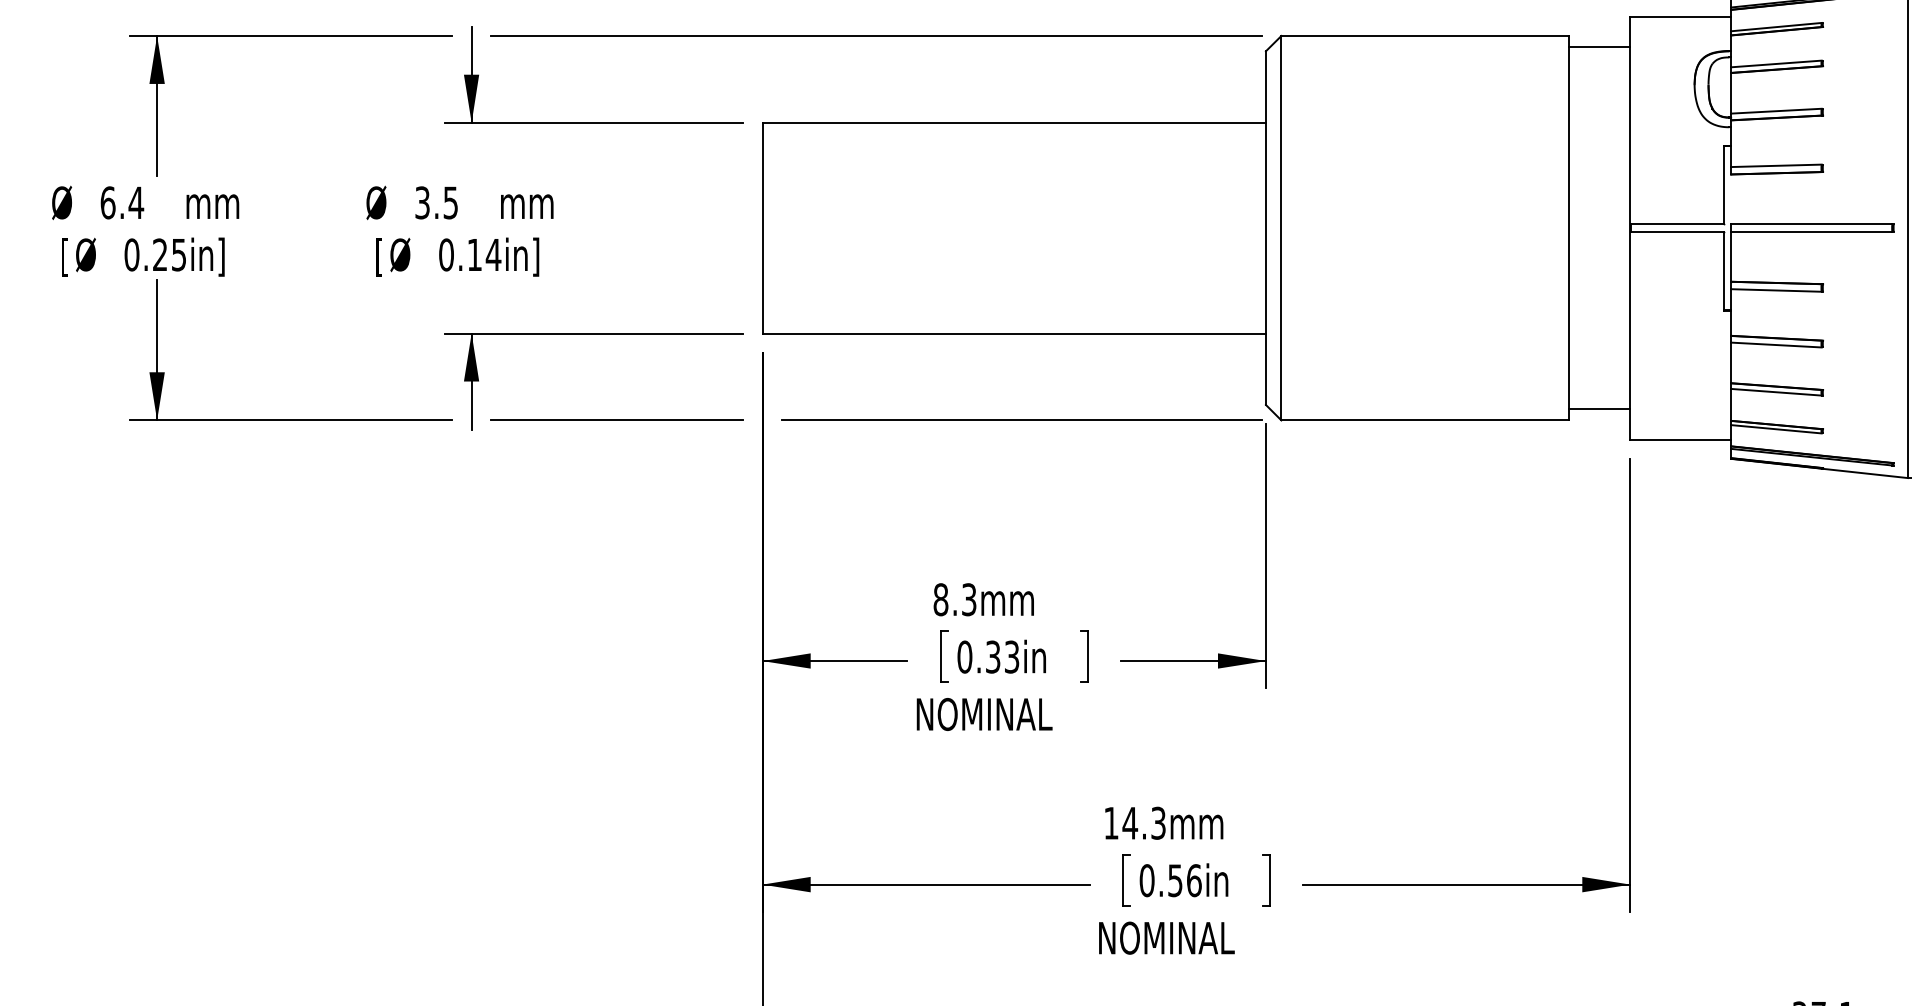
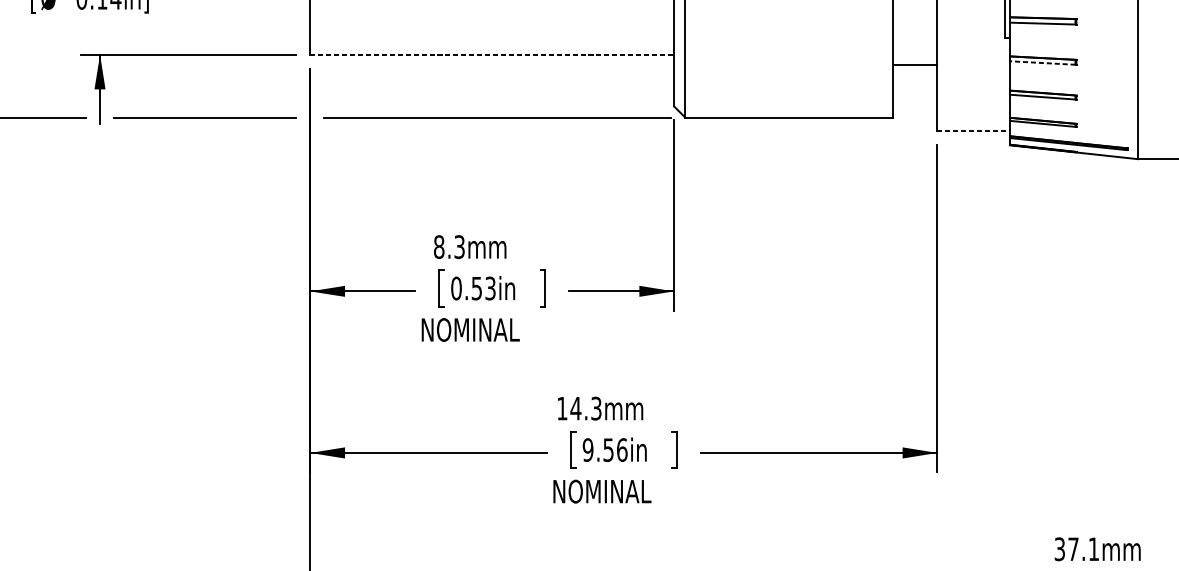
line: (1014, 333) -> (492, 54), solid -> dashed
line: (1775, 345) -> (1042, 63), solid -> dashed
line: (1599, 408) -> (915, 64), moved
line: (1681, 439) -> (974, 131), solid -> dashed
text: (993, 656) -> (477, 288), 0.33in -> 0.53in
text: (1146, 880) -> (587, 449), 0.56in -> 9.56in

